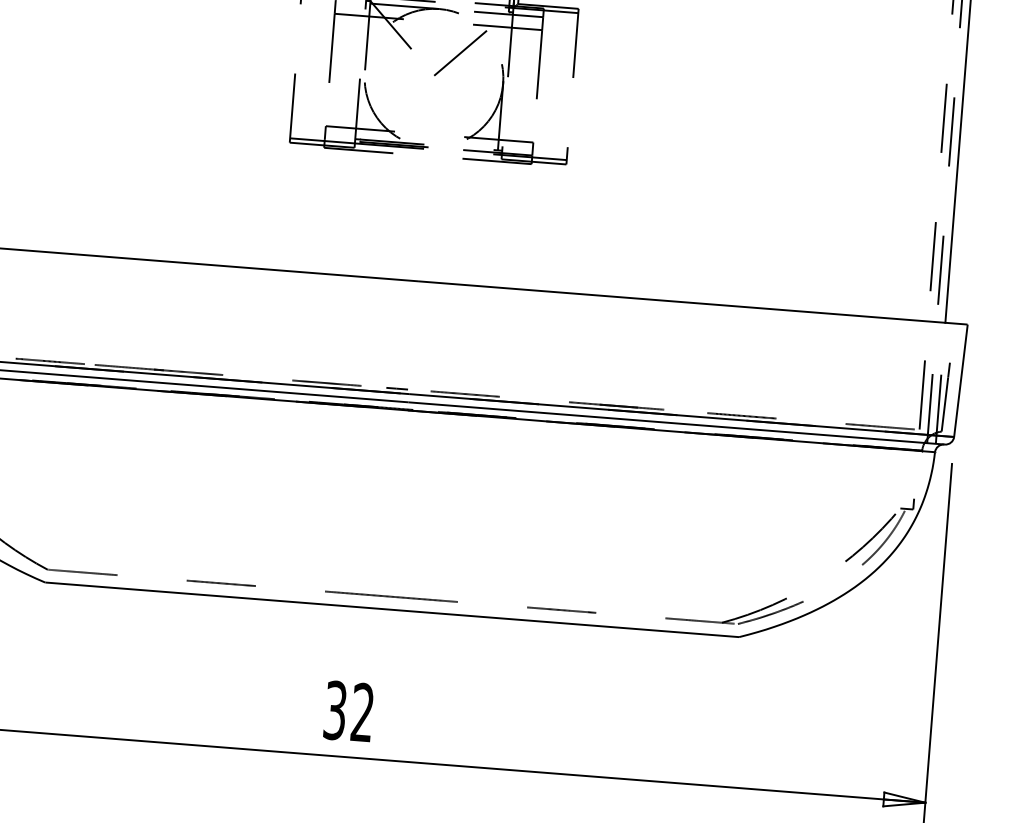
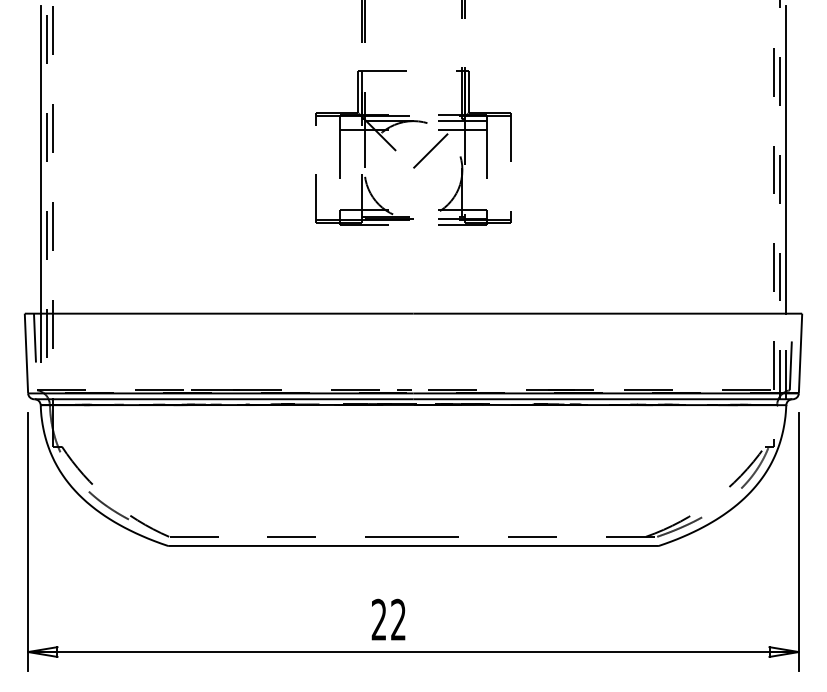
text: (334, 709) -> (378, 619), 32 -> 22

